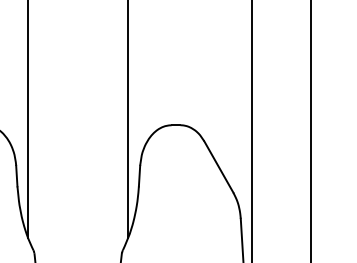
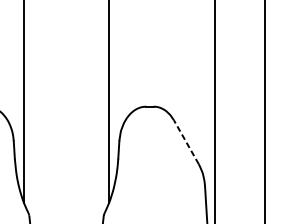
line: (218, 167) -> (186, 142), solid -> dashed

